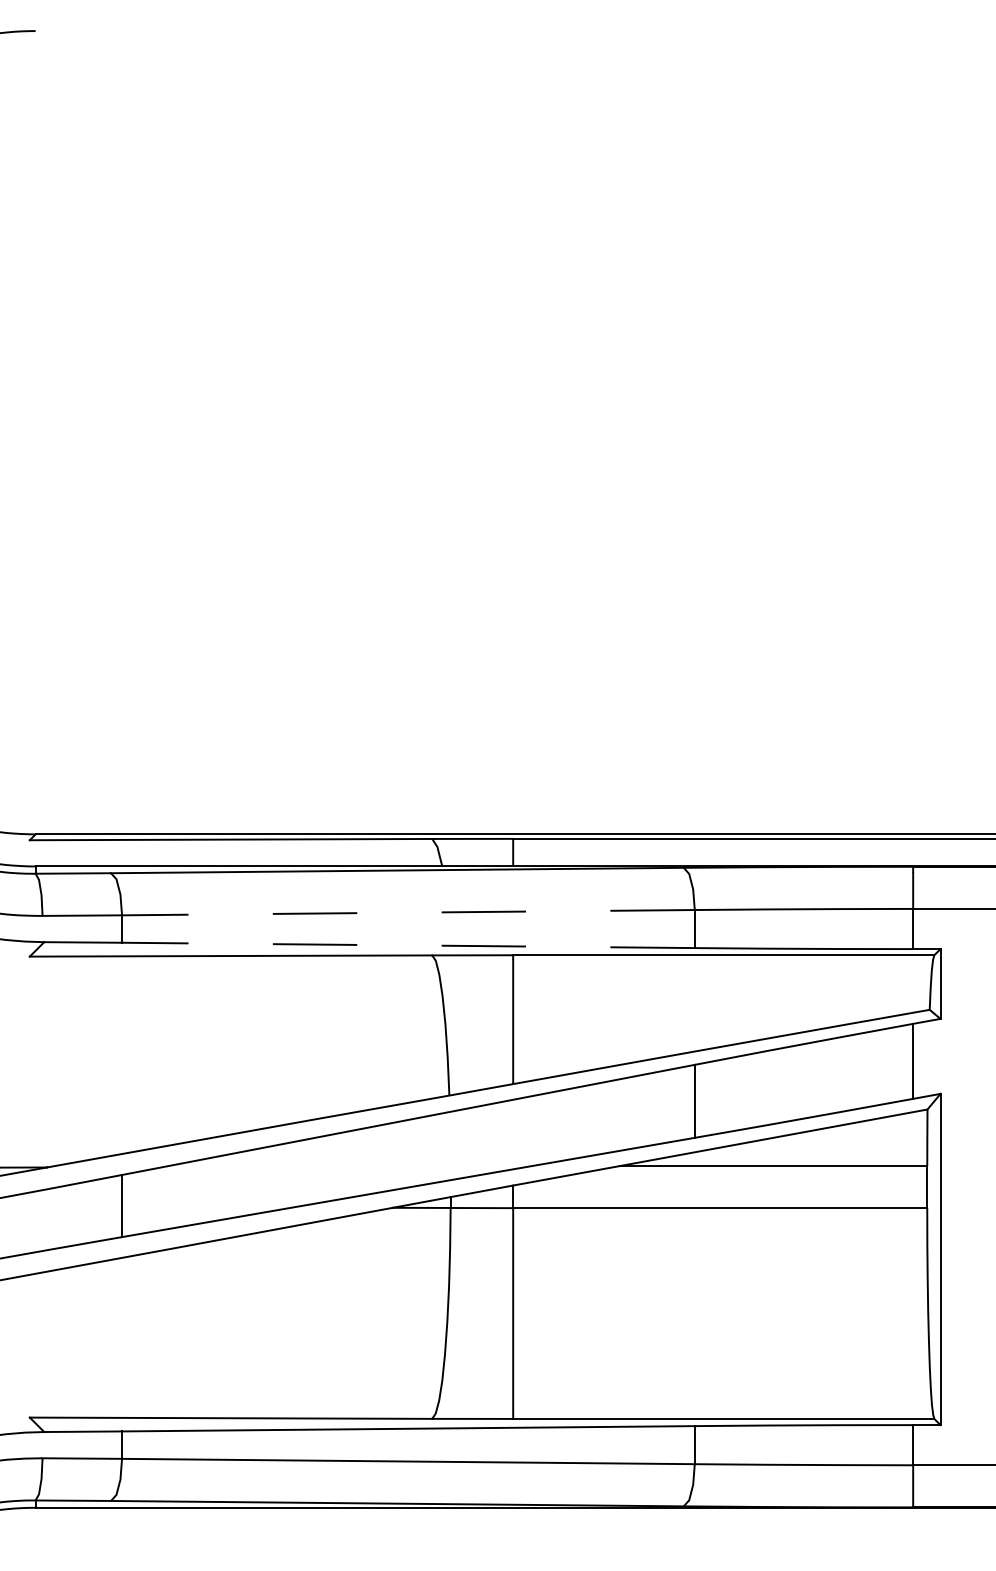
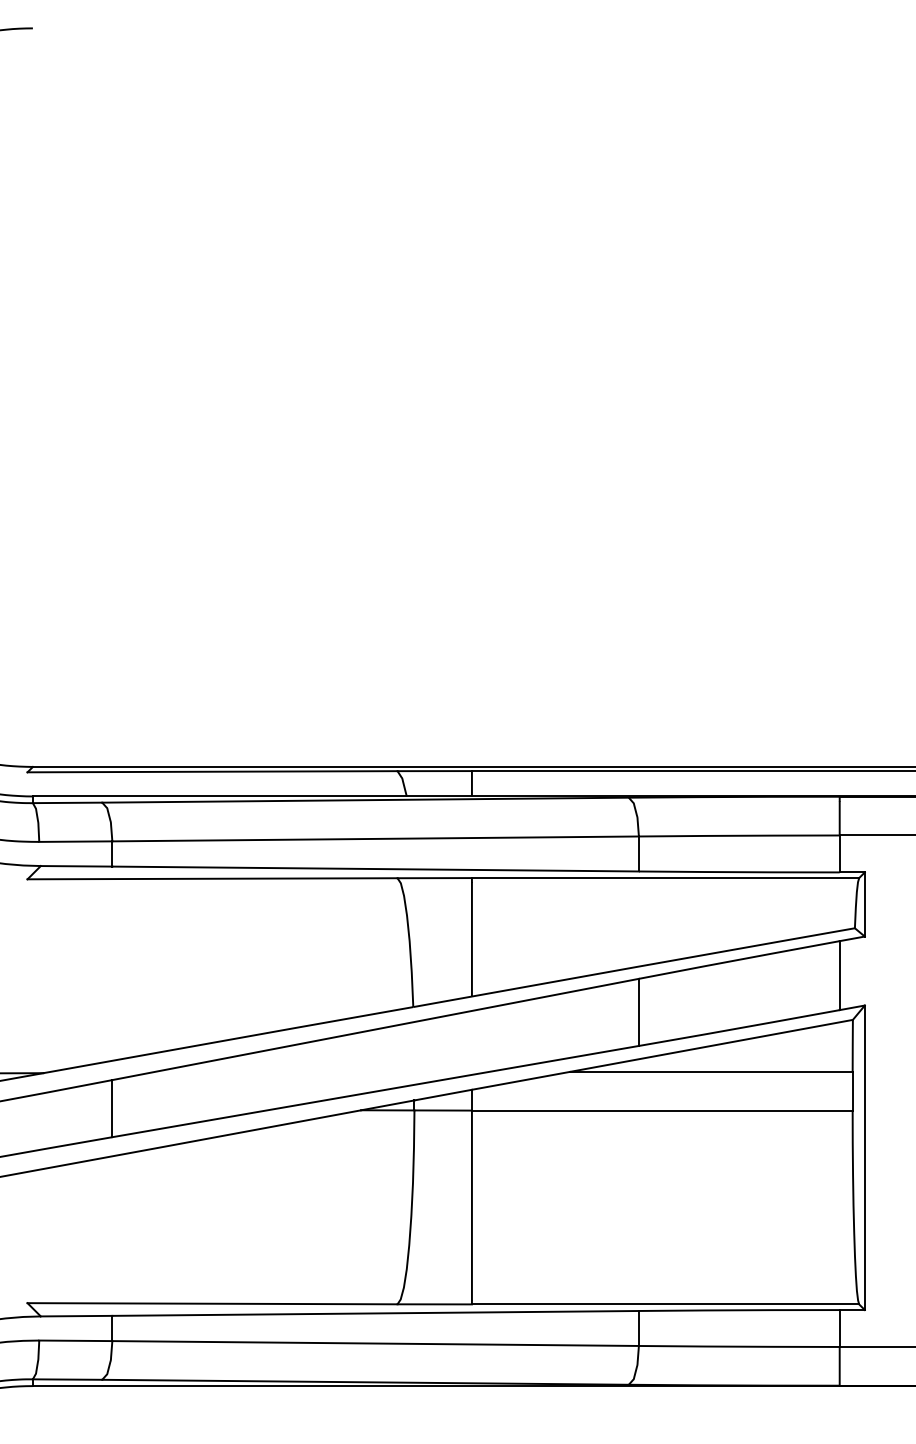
line: (407, 912) -> (374, 838), dashed -> solid
line: (407, 945) -> (374, 869), dashed -> solid

